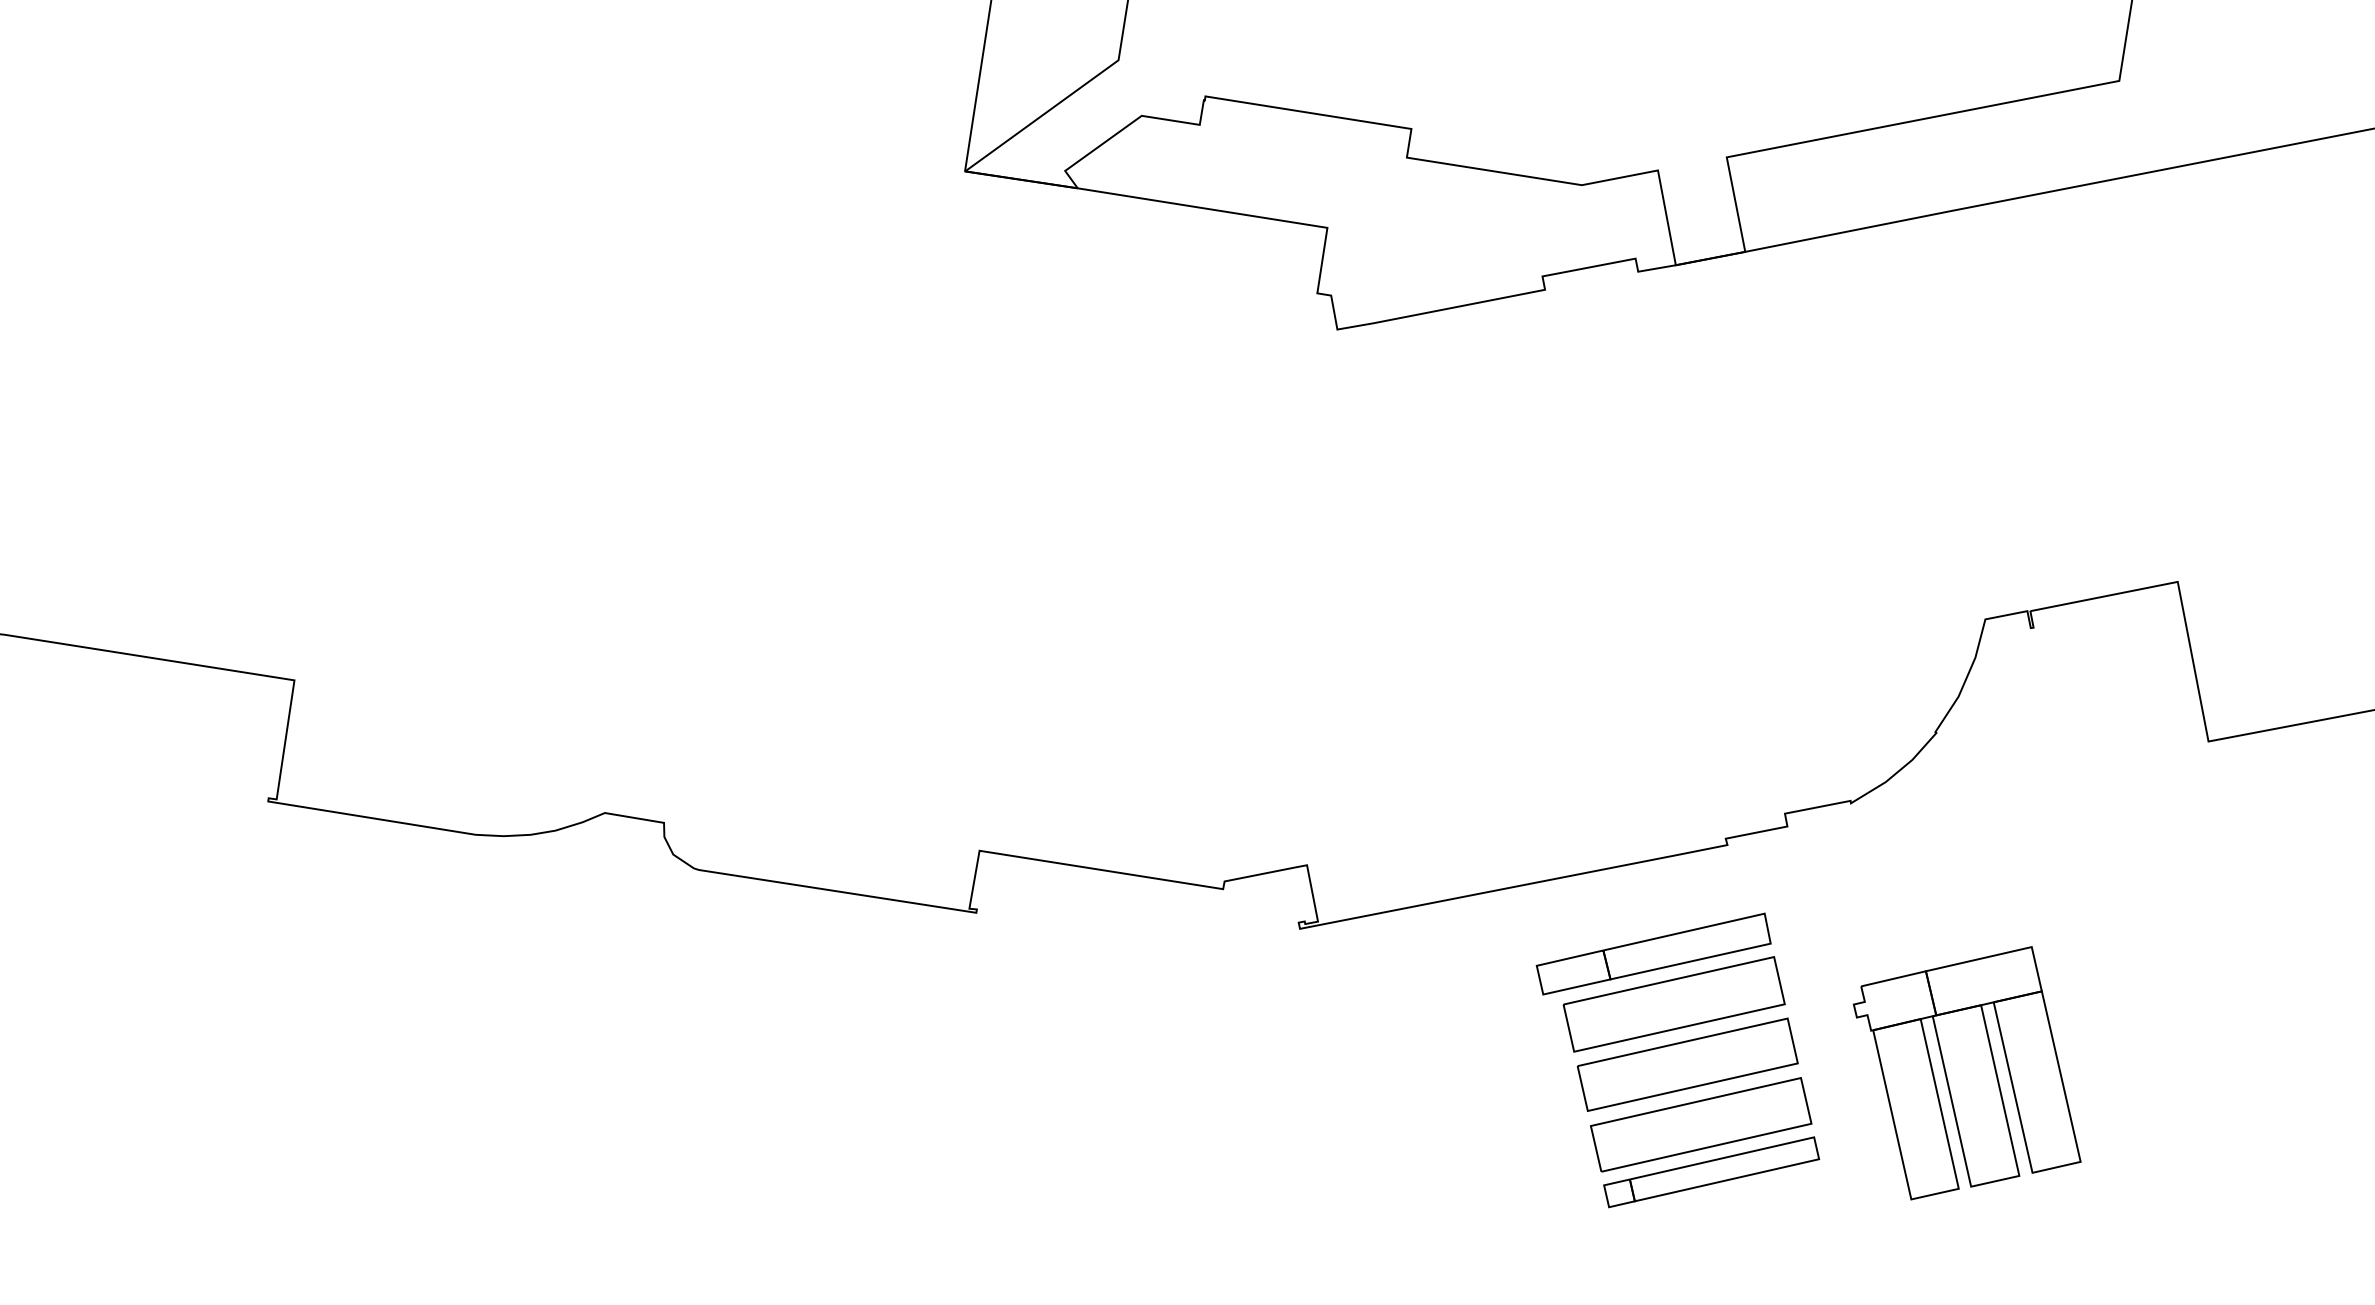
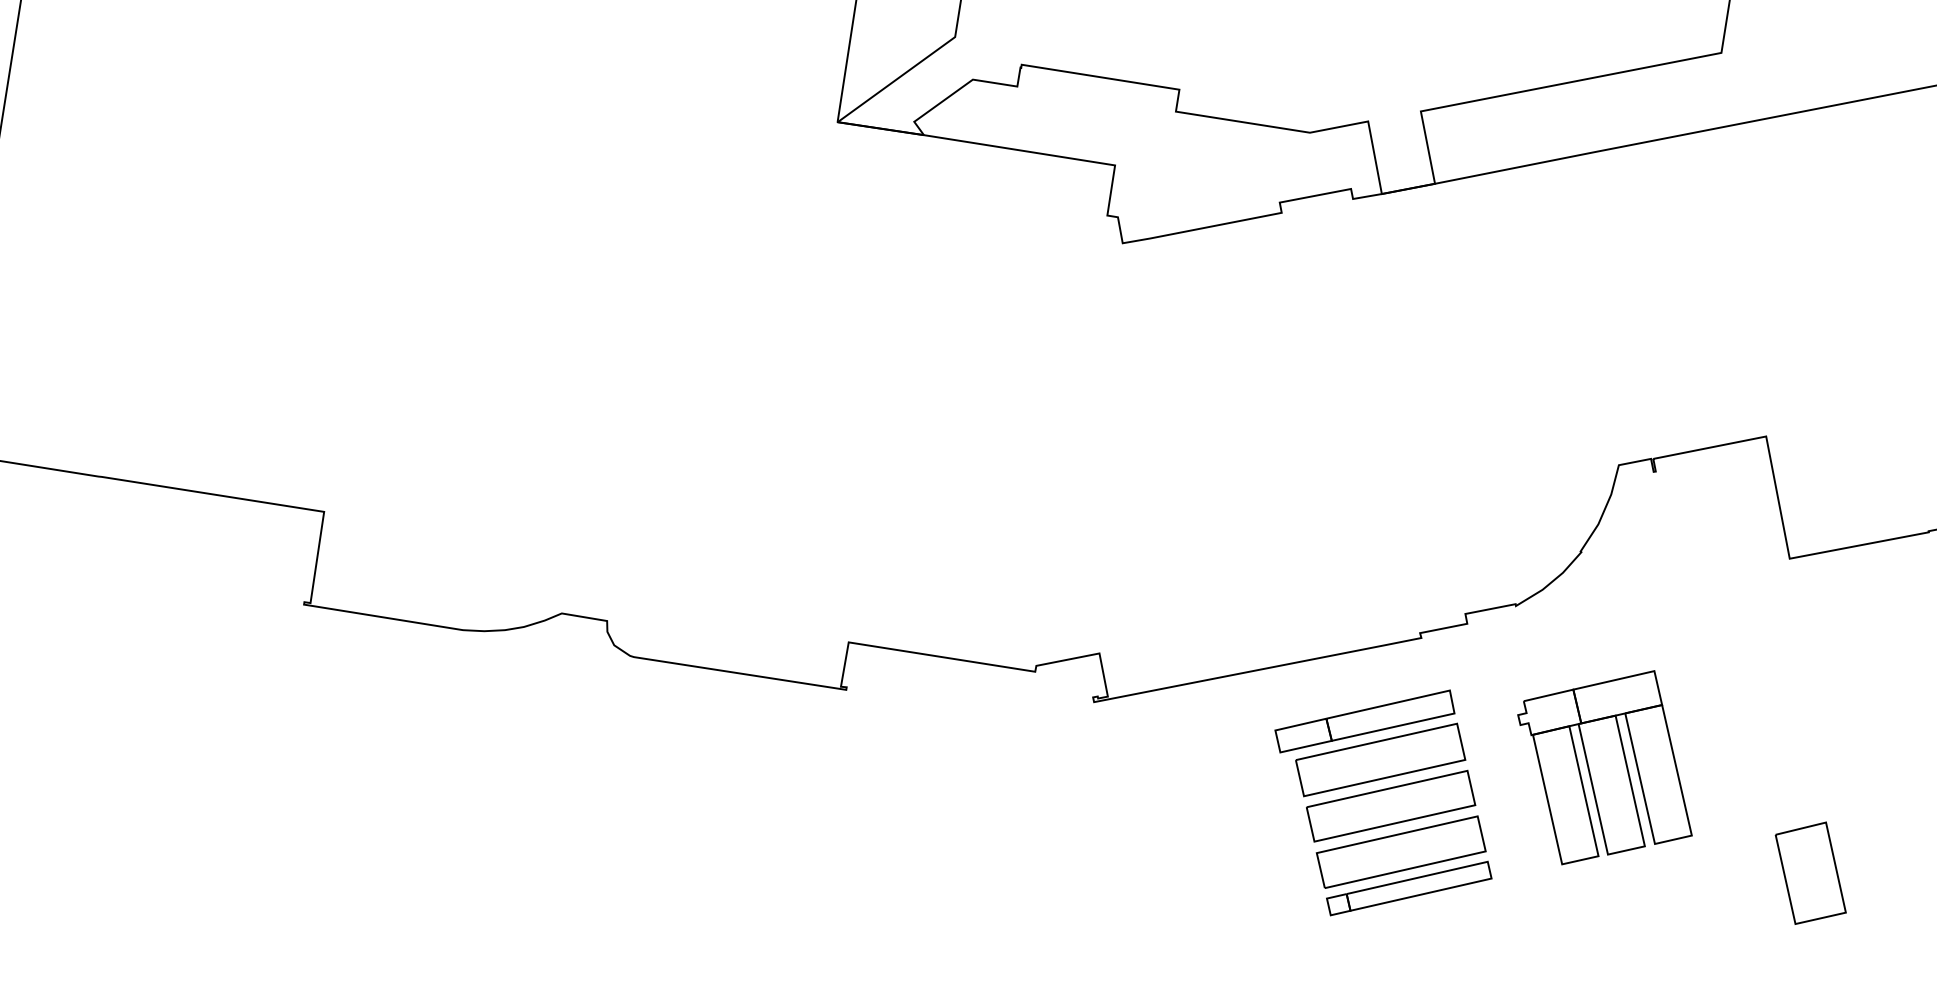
part: (1966, 1072) -> (1604, 767), moved
part: (2235, 1151) -> (1810, 872), added

